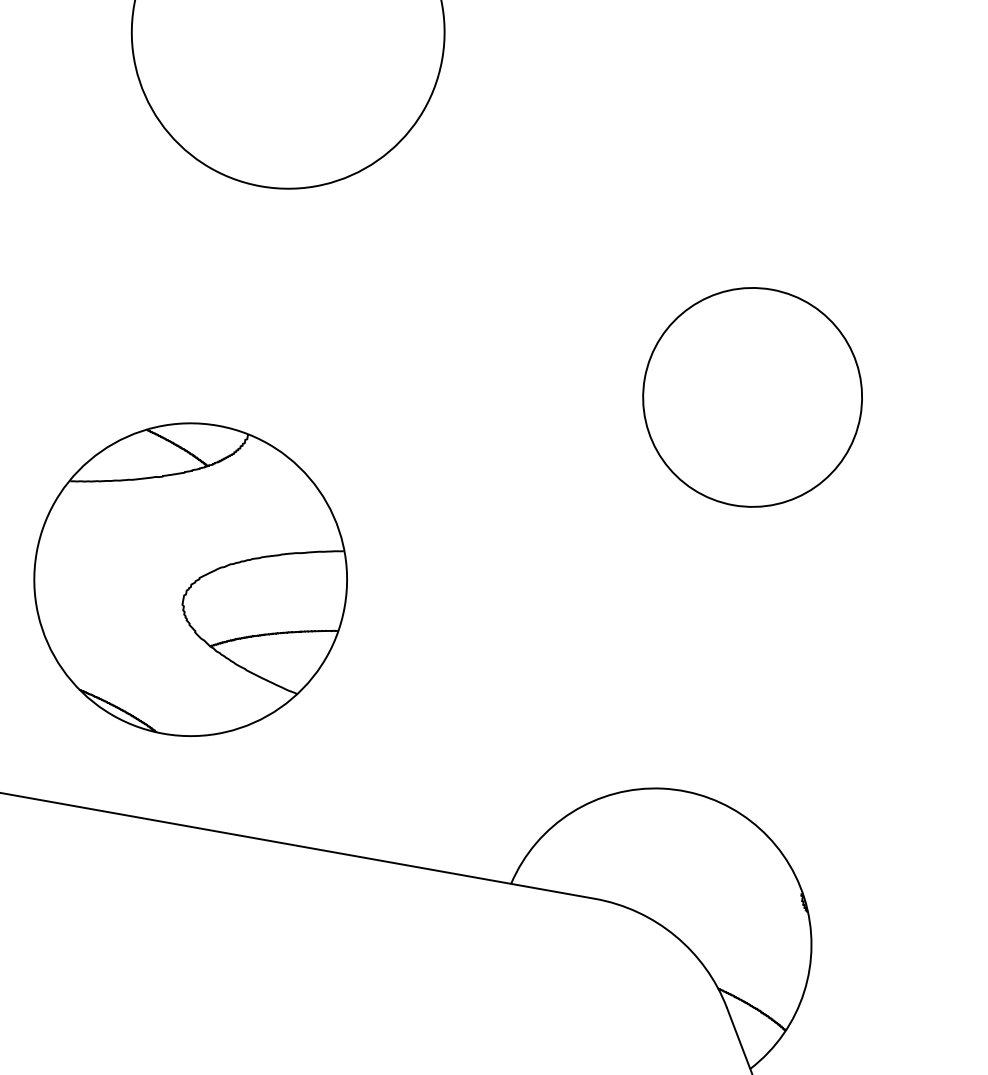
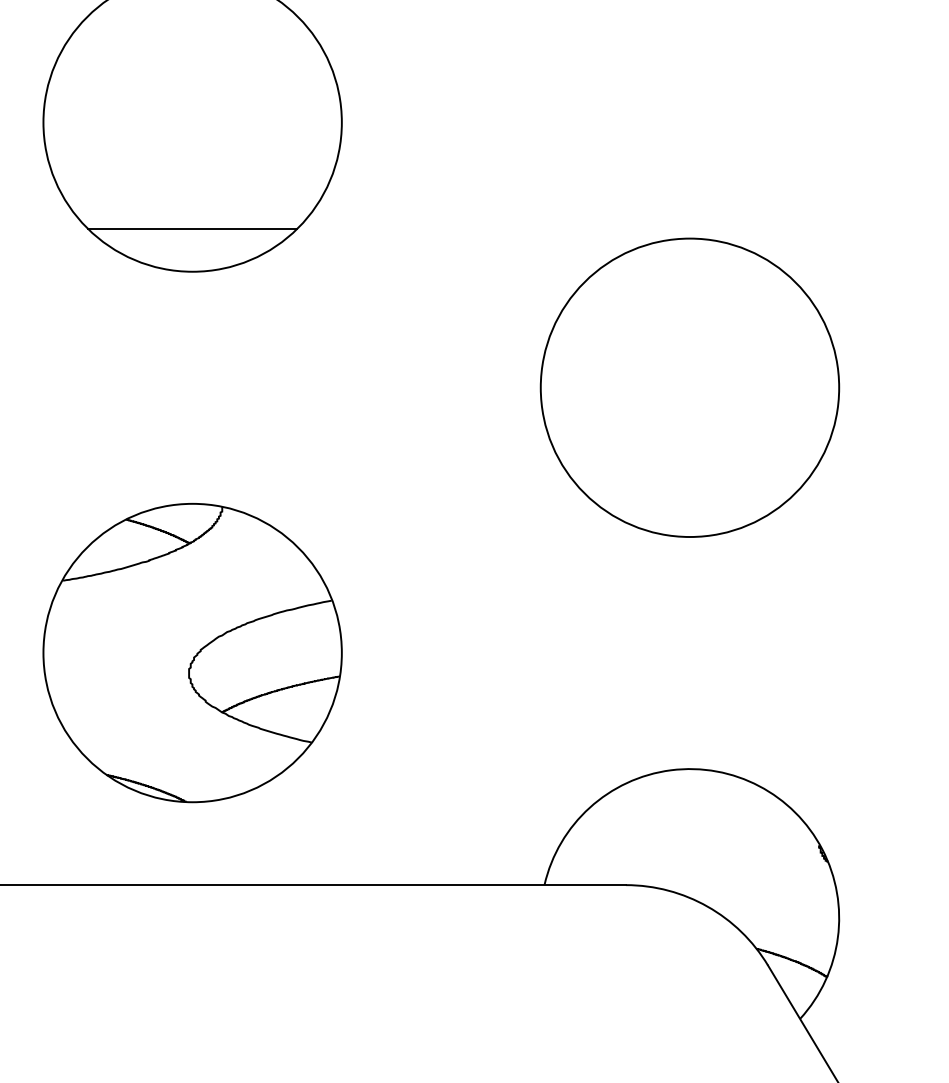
line: (268, 141) -> (192, 228), added
circle: (752, 397) -> (689, 387), size x1.43

